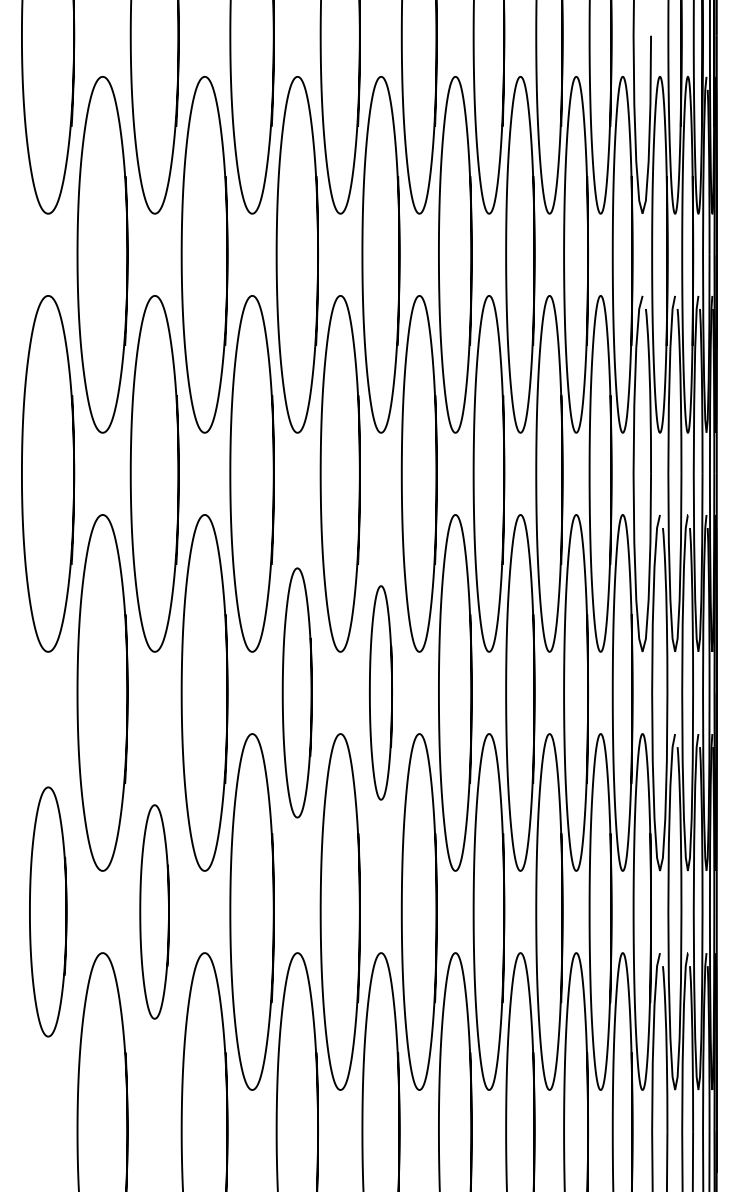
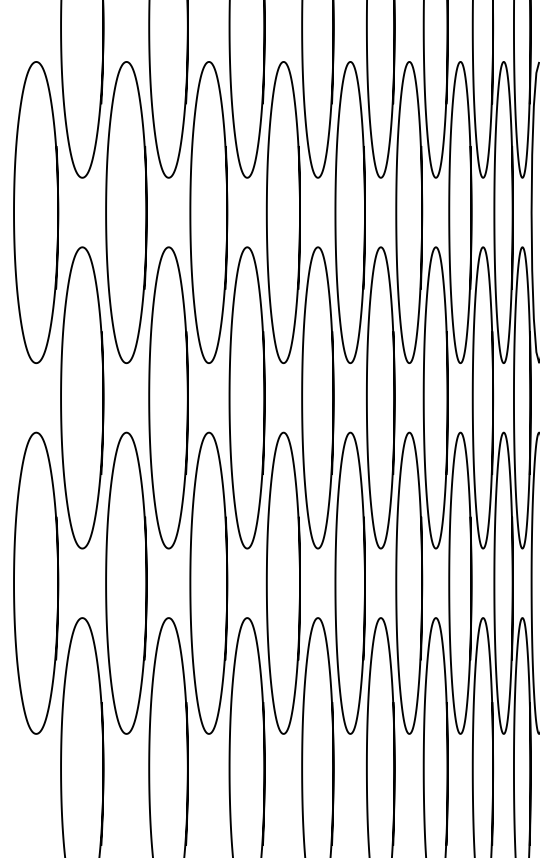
part: (296, 692) -> (246, 397), size x1.43
part: (380, 692) -> (317, 397), size x1.67
part: (48, 911) -> (36, 582), size x1.43
part: (154, 911) -> (126, 582), size x1.67

